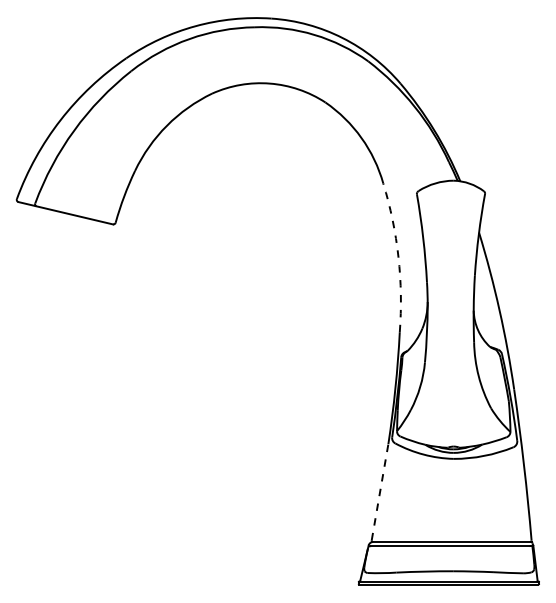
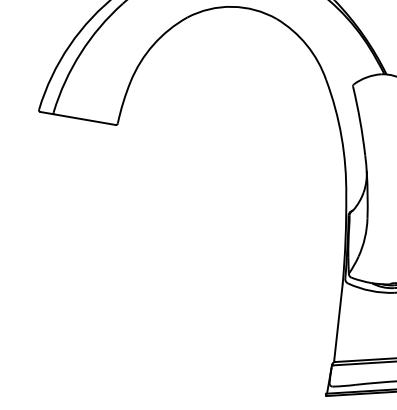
arc: (398, 257) -> (341, 137), dashed -> solid
line: (380, 492) -> (338, 322), dashed -> solid

